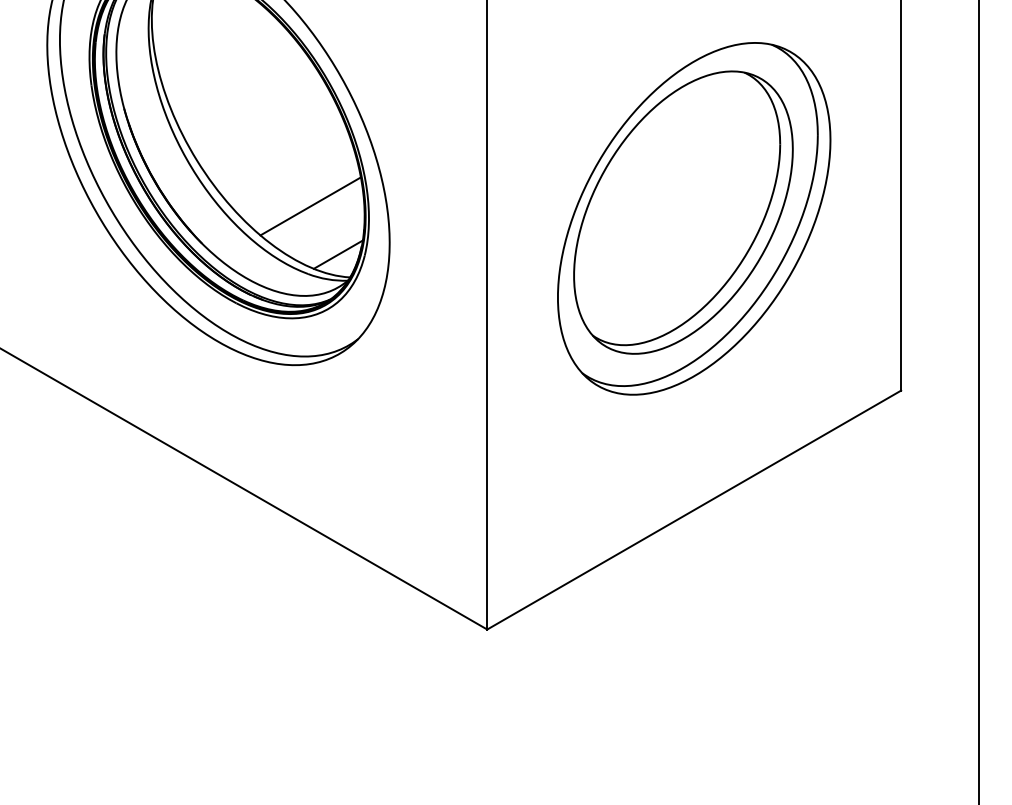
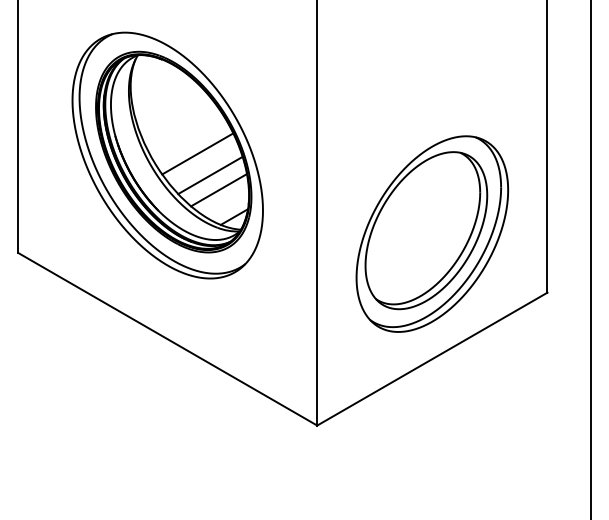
line: (271, 140) -> (197, 153), added
line: (295, 179) -> (210, 175), added
part: (694, 217) -> (432, 233), moved

